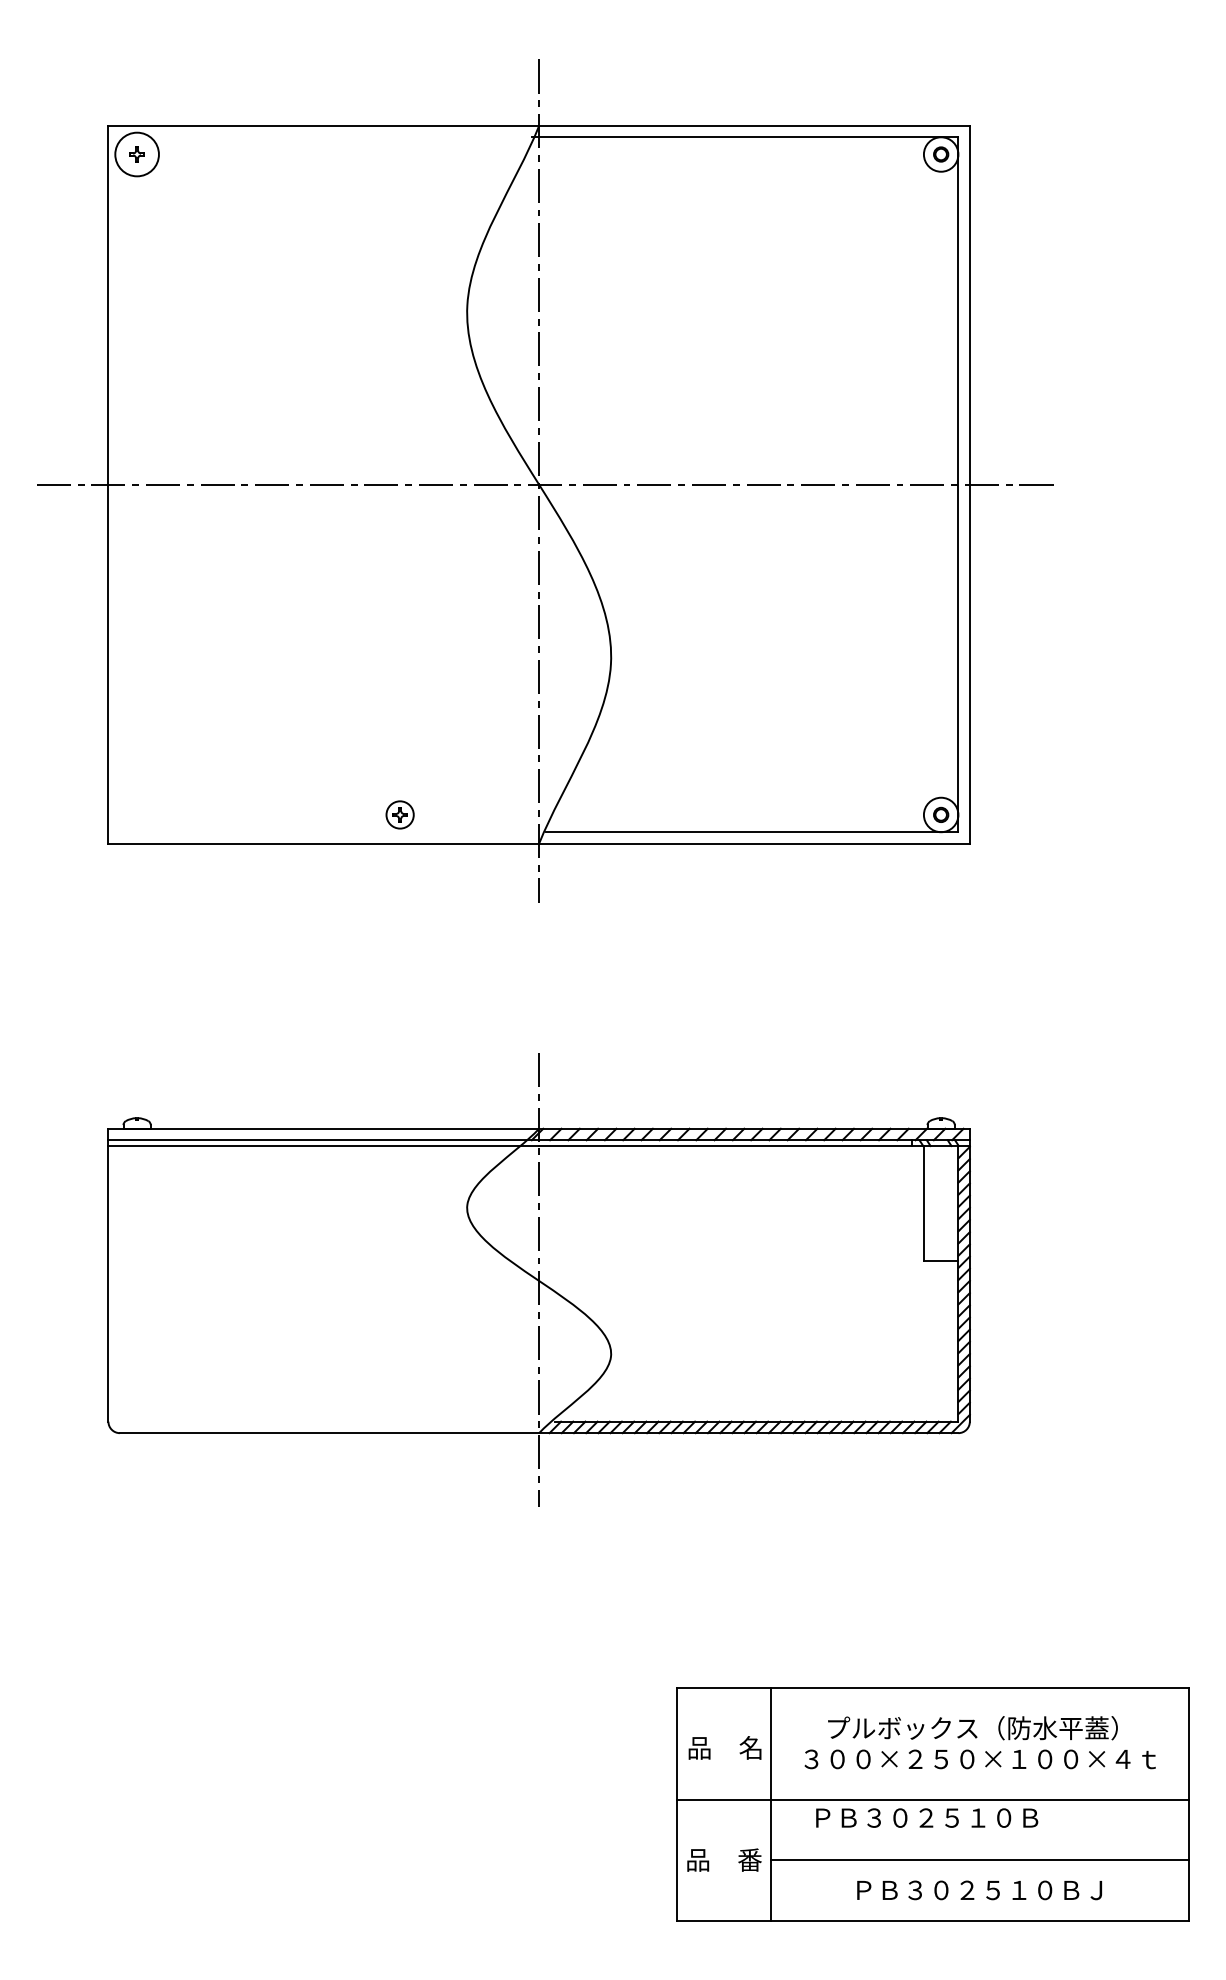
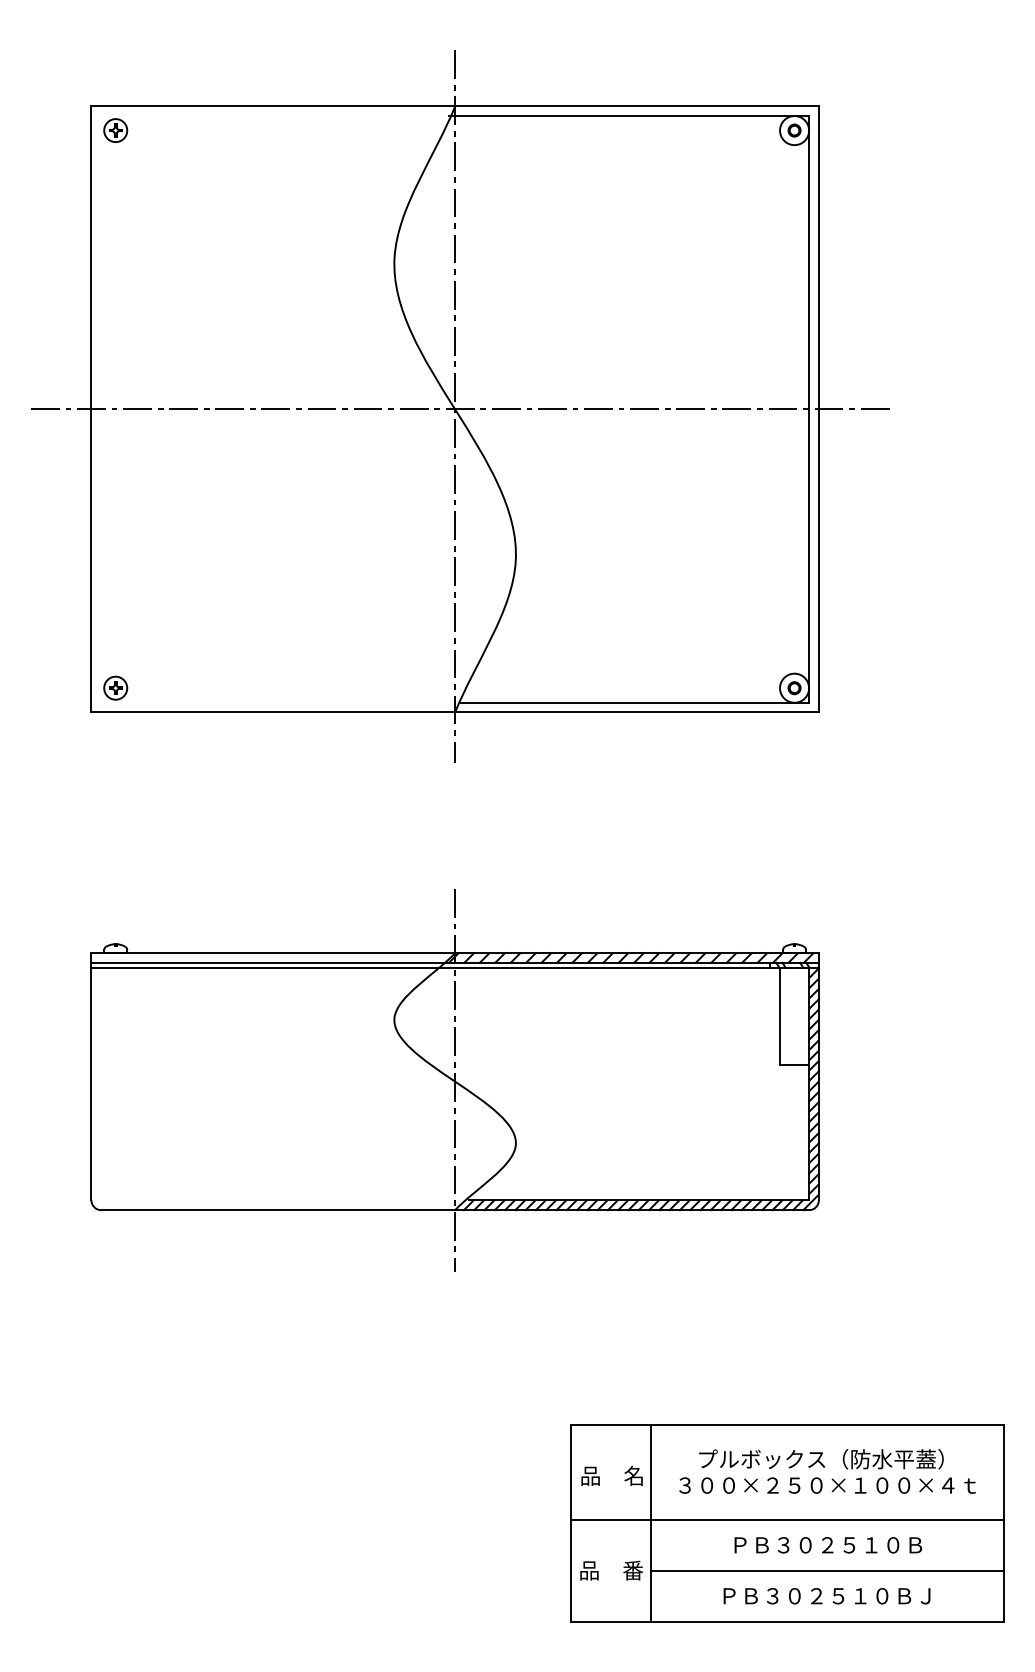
circle: (136, 154) -> (115, 130), size x0.62
part: (399, 814) -> (115, 687), moved
text: (927, 1817) -> (828, 1544), moved

